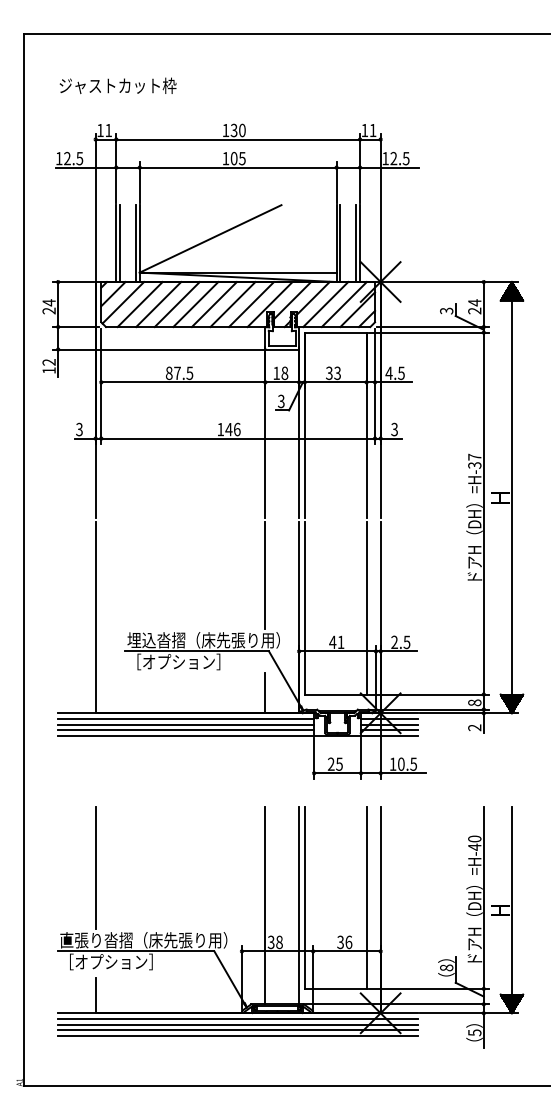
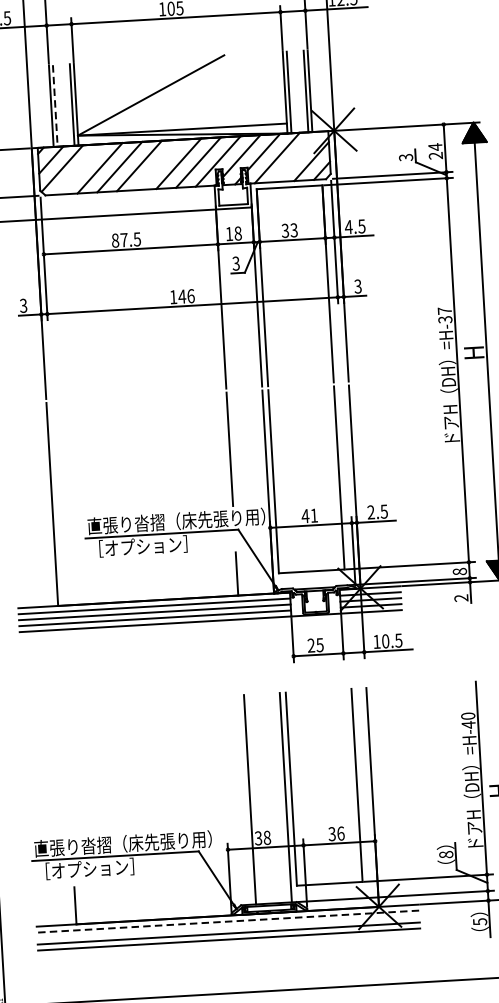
line: (120, 244) -> (55, 106), solid -> dashed
line: (139, 304) -> (79, 169), removed
line: (213, 304) -> (158, 164), removed
line: (343, 304) -> (296, 156), removed
text: (210, 640) -> (175, 521), 埋込沓摺（床先張り用） -> 直張り沓摺（床先張り用）
line: (95, 867) -> (67, 769), removed
line: (238, 1018) -> (228, 921), solid -> dashed
line: (238, 1024) -> (228, 927), removed

